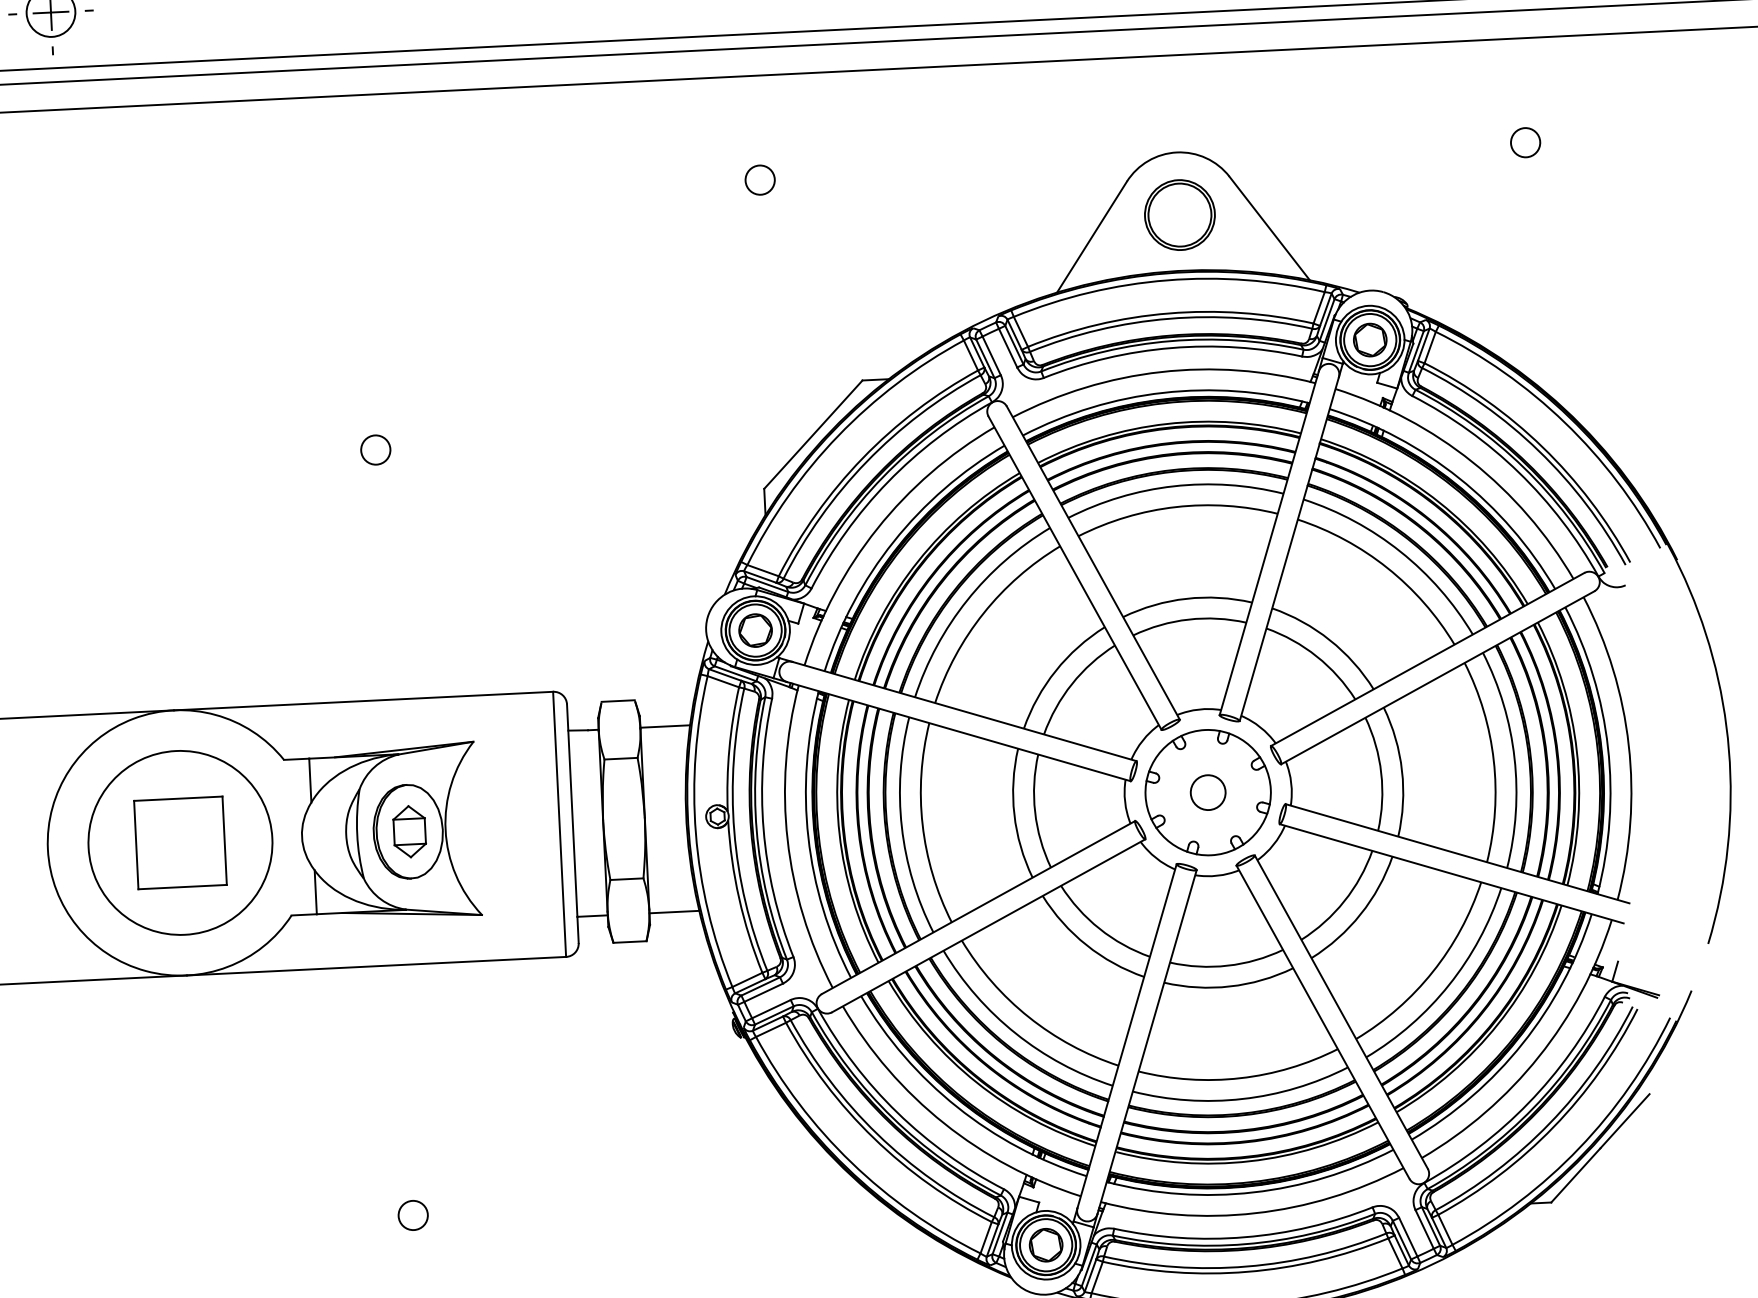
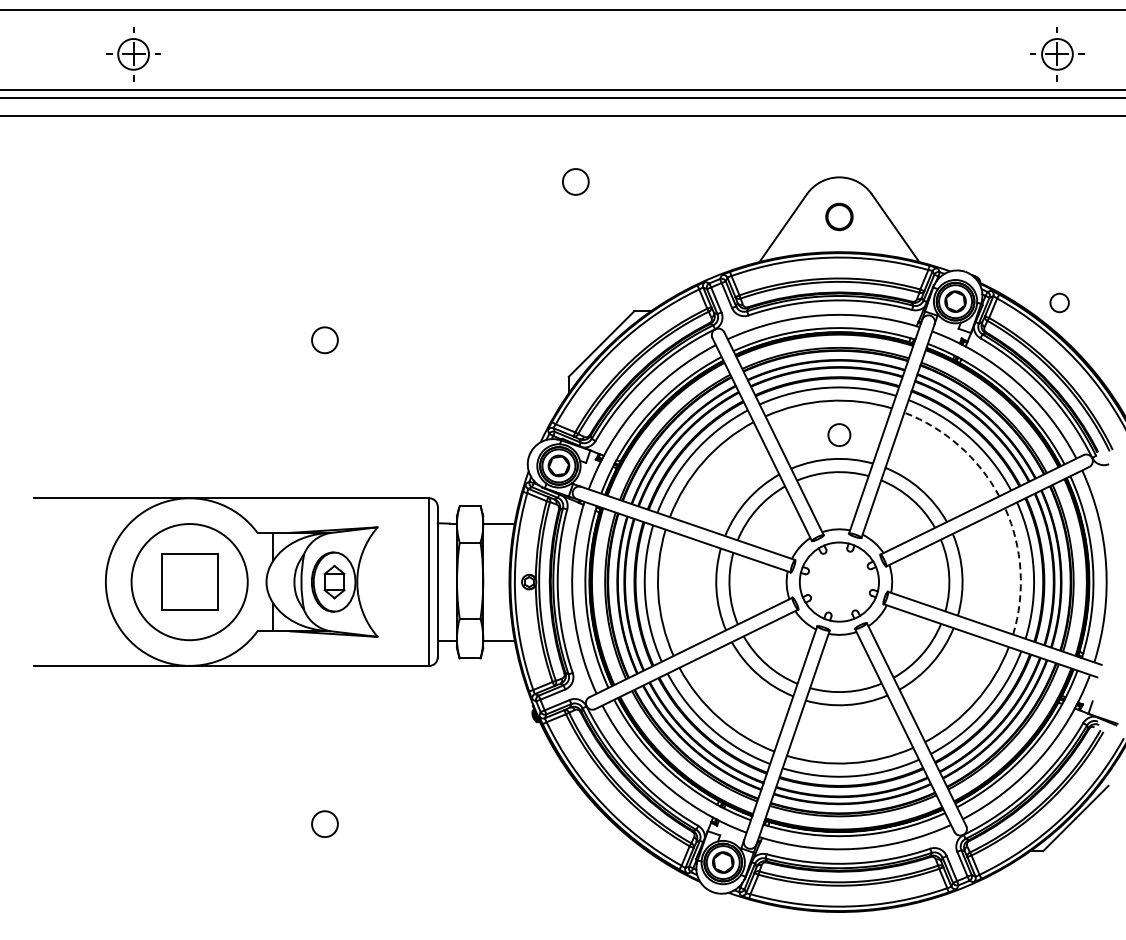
circle: (1525, 141) -> (1059, 302), moved
circle: (759, 179) -> (575, 181), size x1.4
part: (1180, 214) -> (839, 216), size x0.6
circle: (375, 450) -> (324, 340), size x1.4
arc: (1387, 567) -> (959, 445), solid -> dashed
arc: (1493, 760) -> (1020, 570), solid -> dashed
circle: (1208, 791) -> (839, 434), moved
circle: (412, 1215) -> (324, 824), size x1.4

